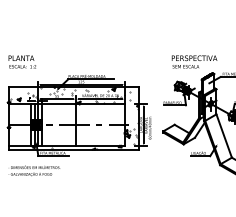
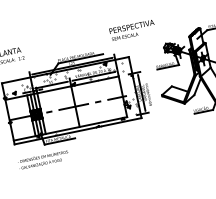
text: (194, 61) -> (132, 29), moved

